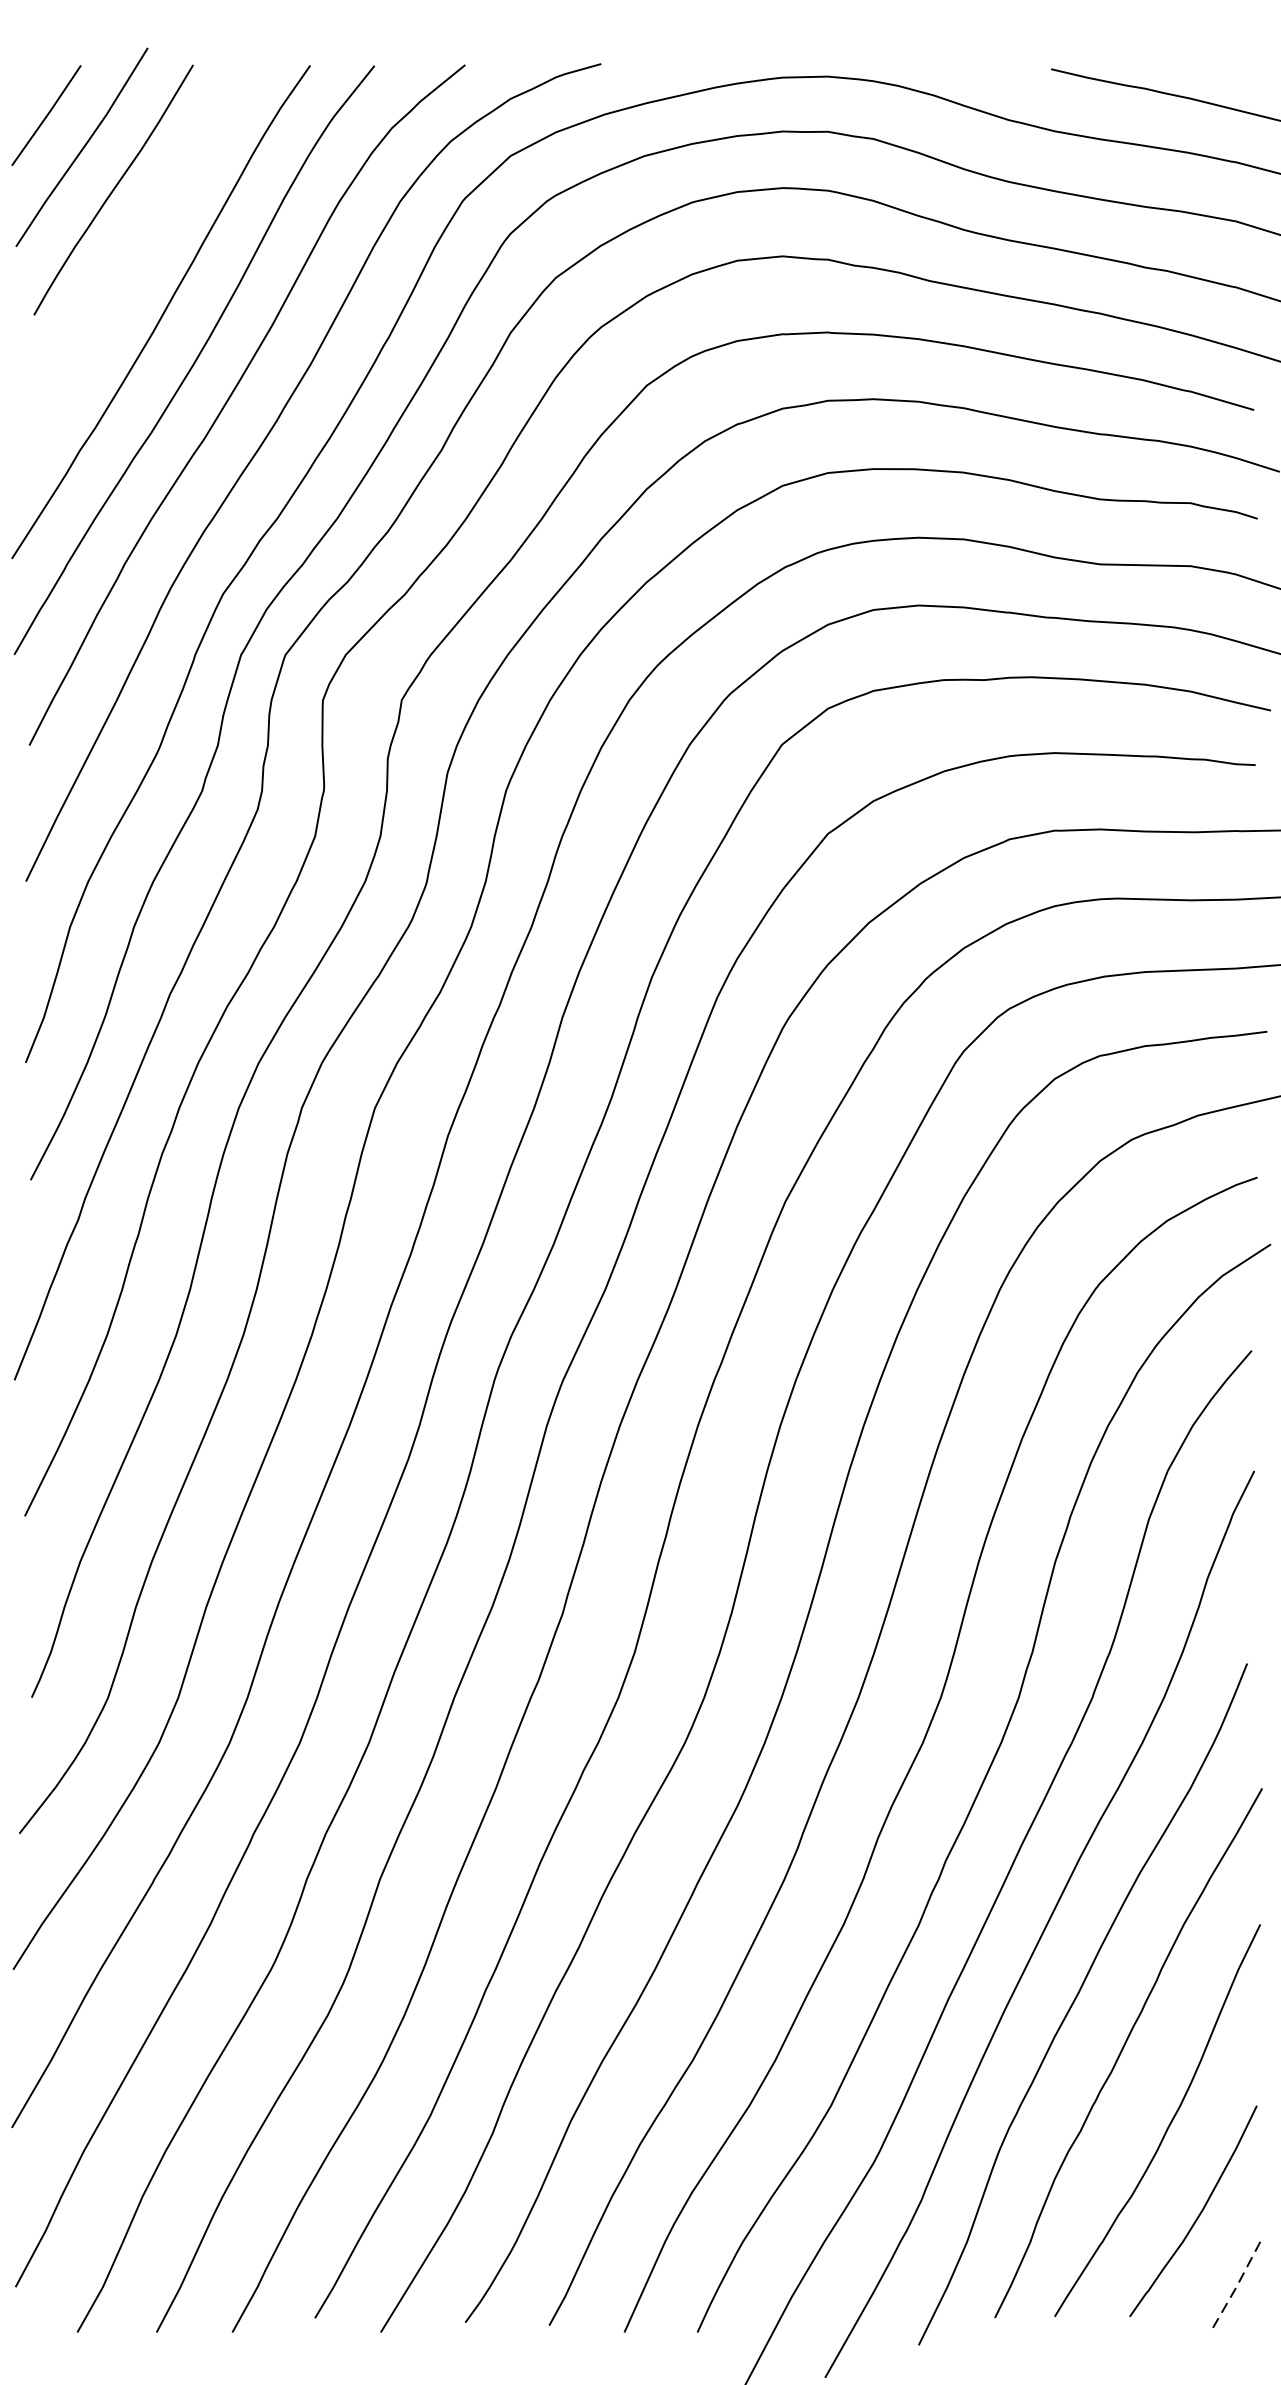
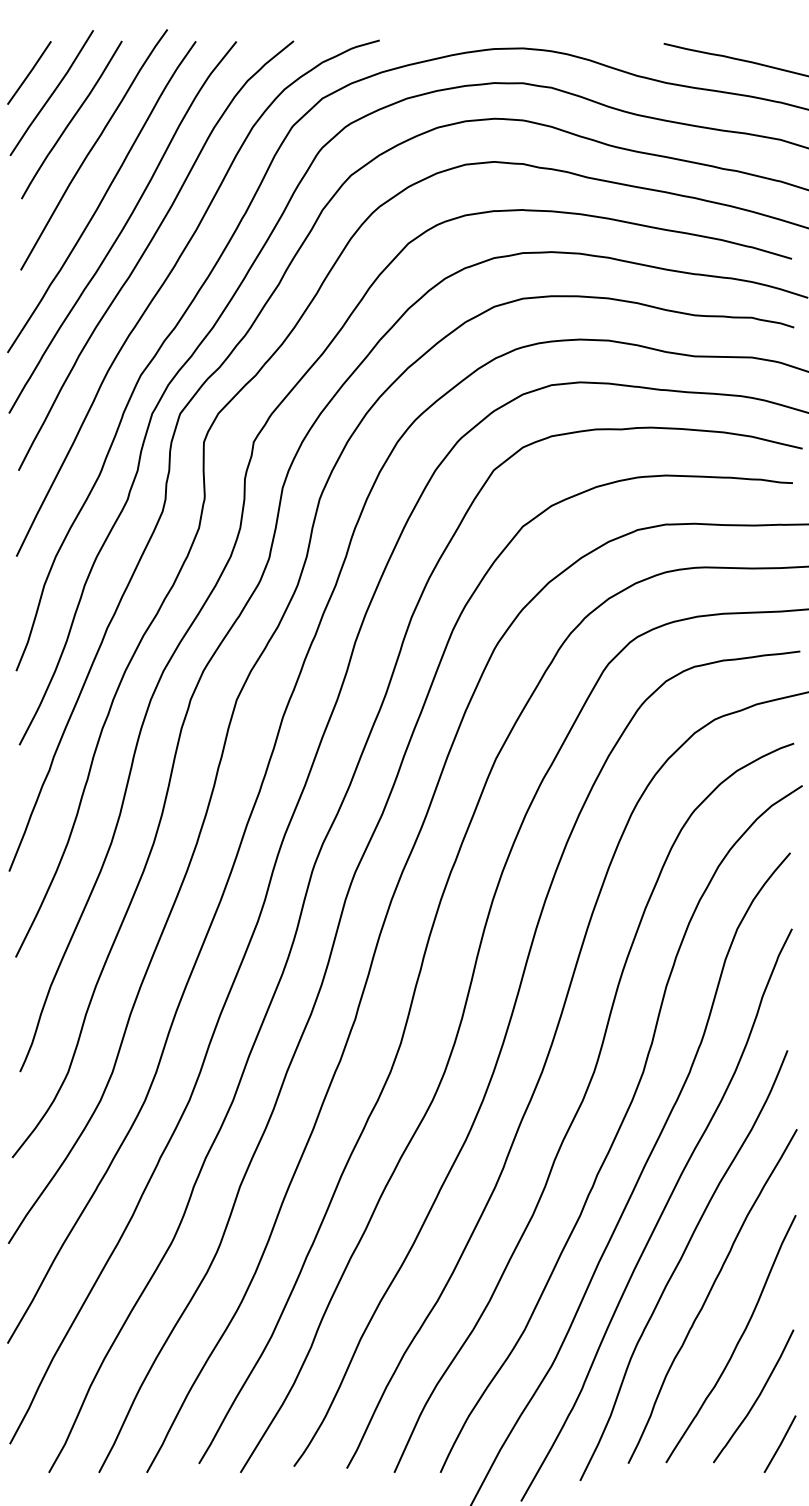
curve: (147, 235) -> (93, 148), added
line: (1235, 2287) -> (780, 1444), dashed -> solid

